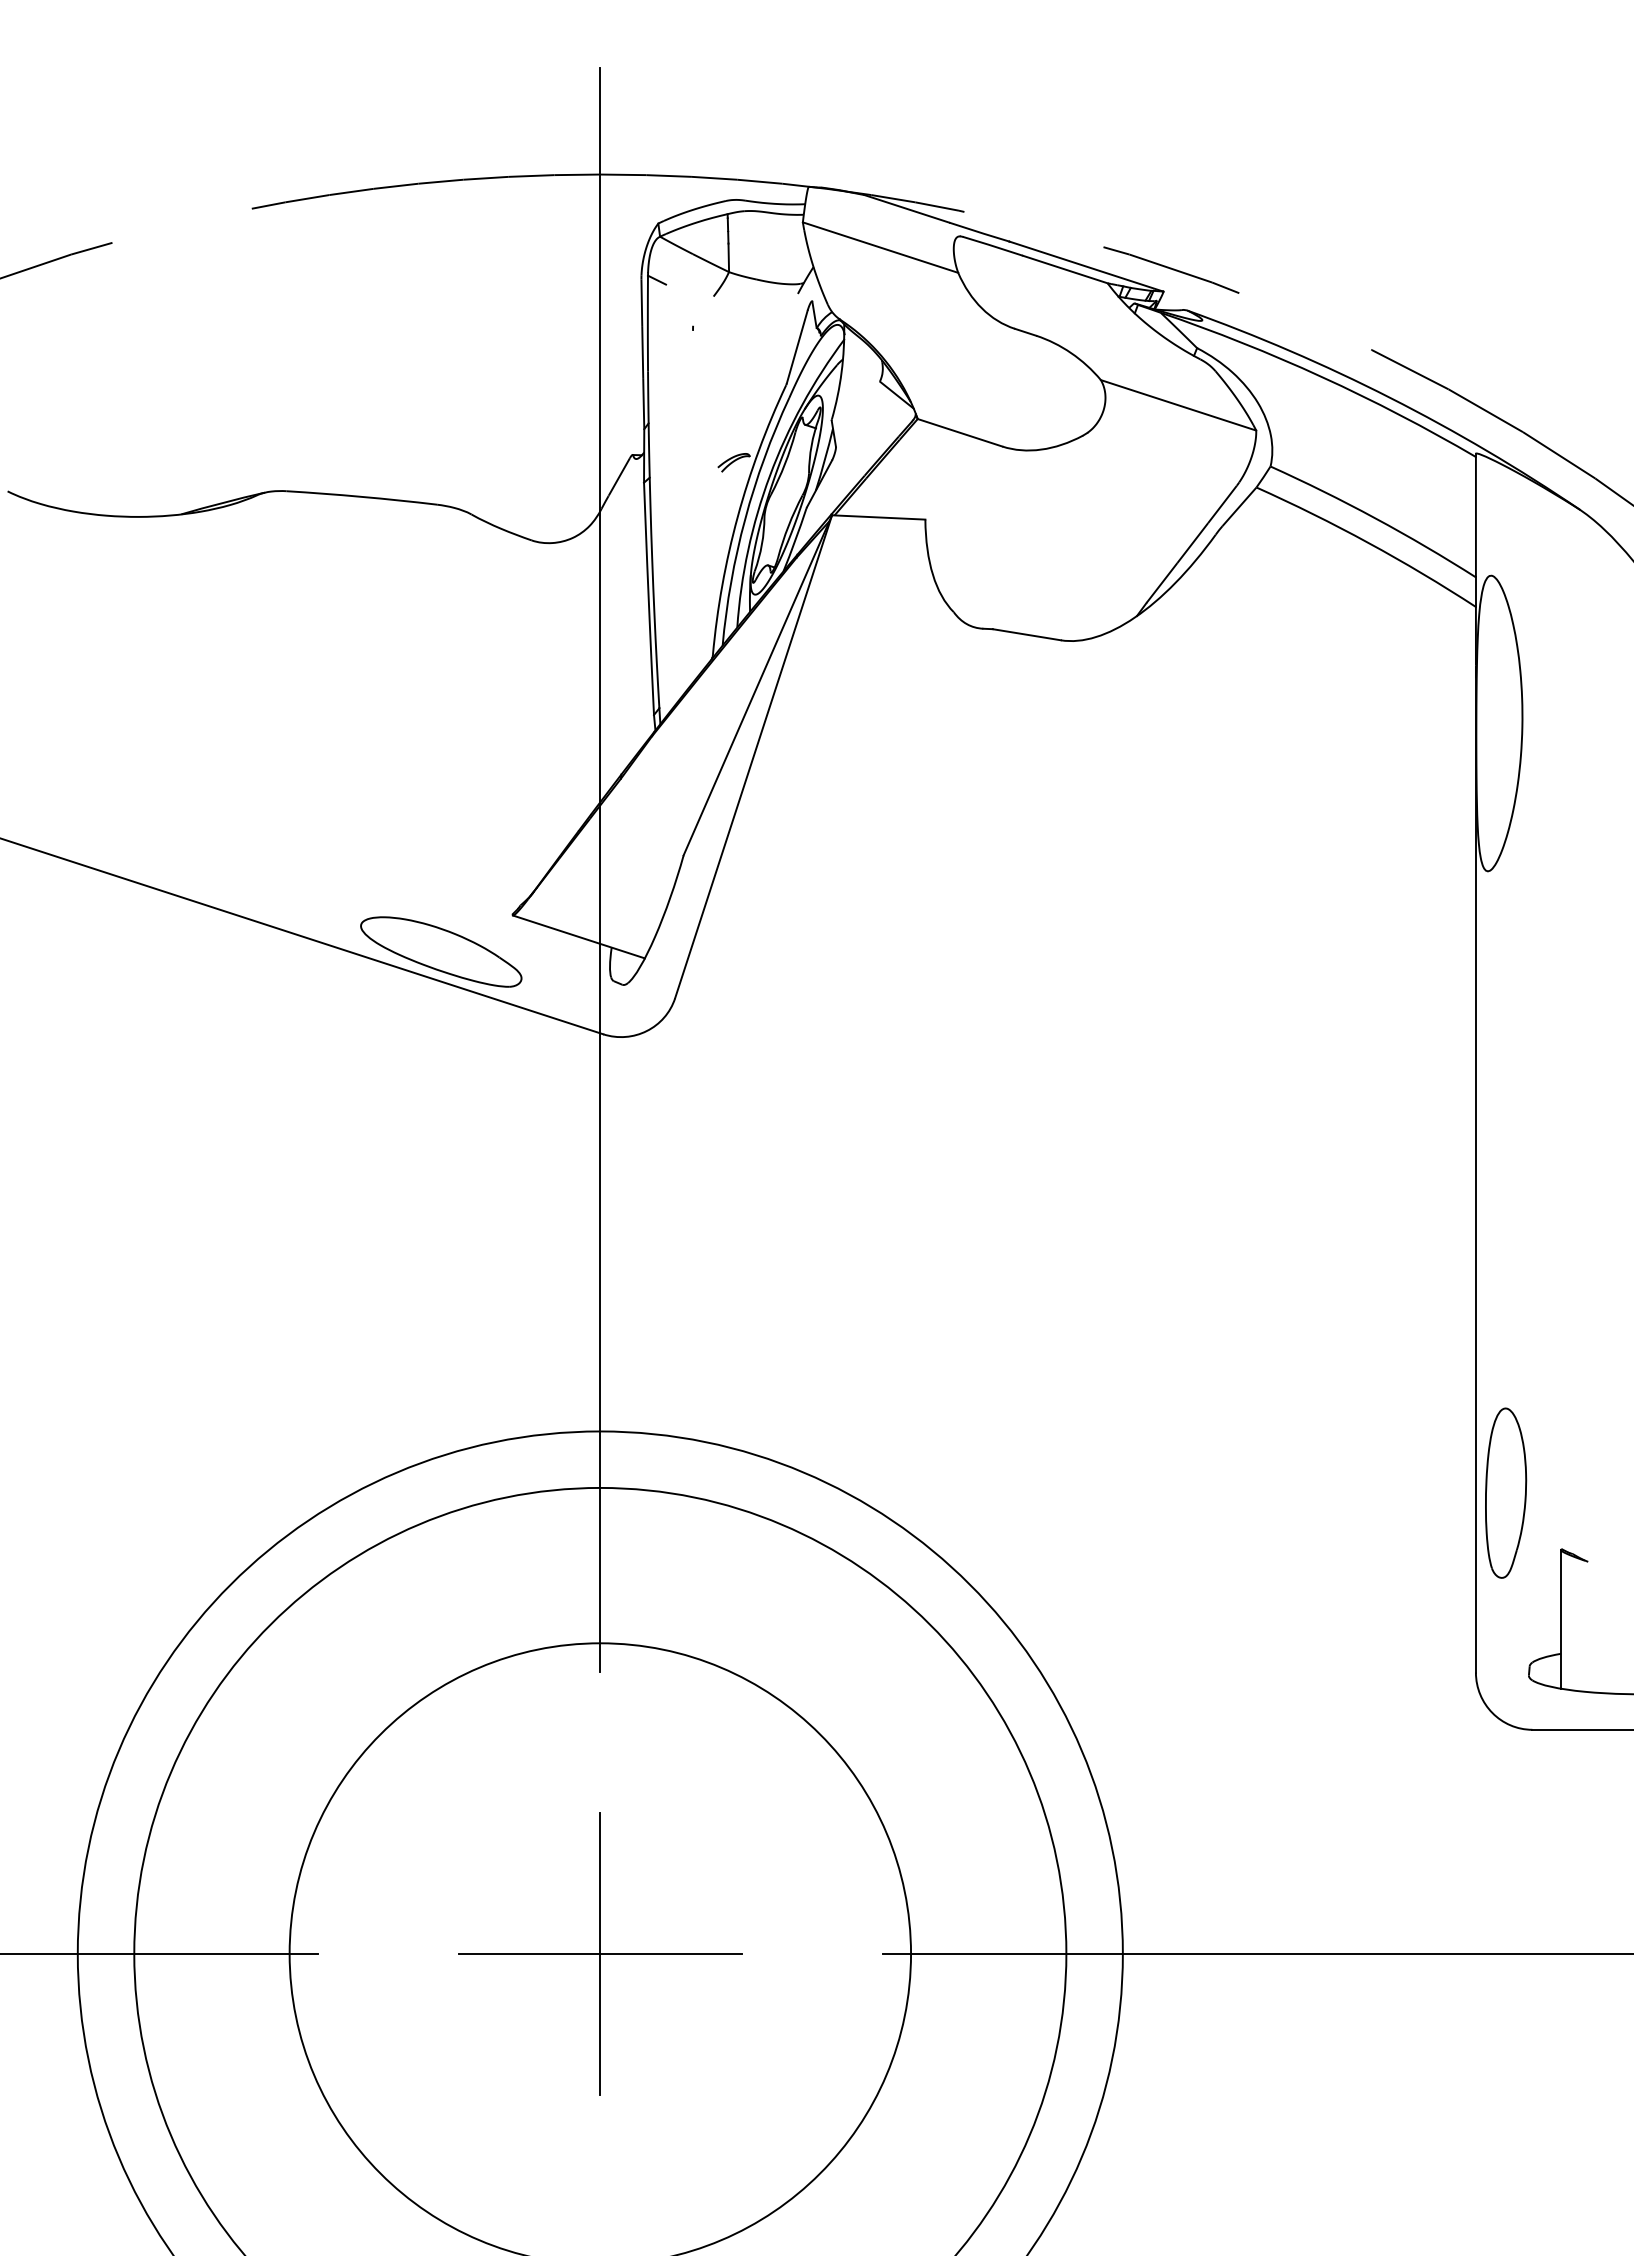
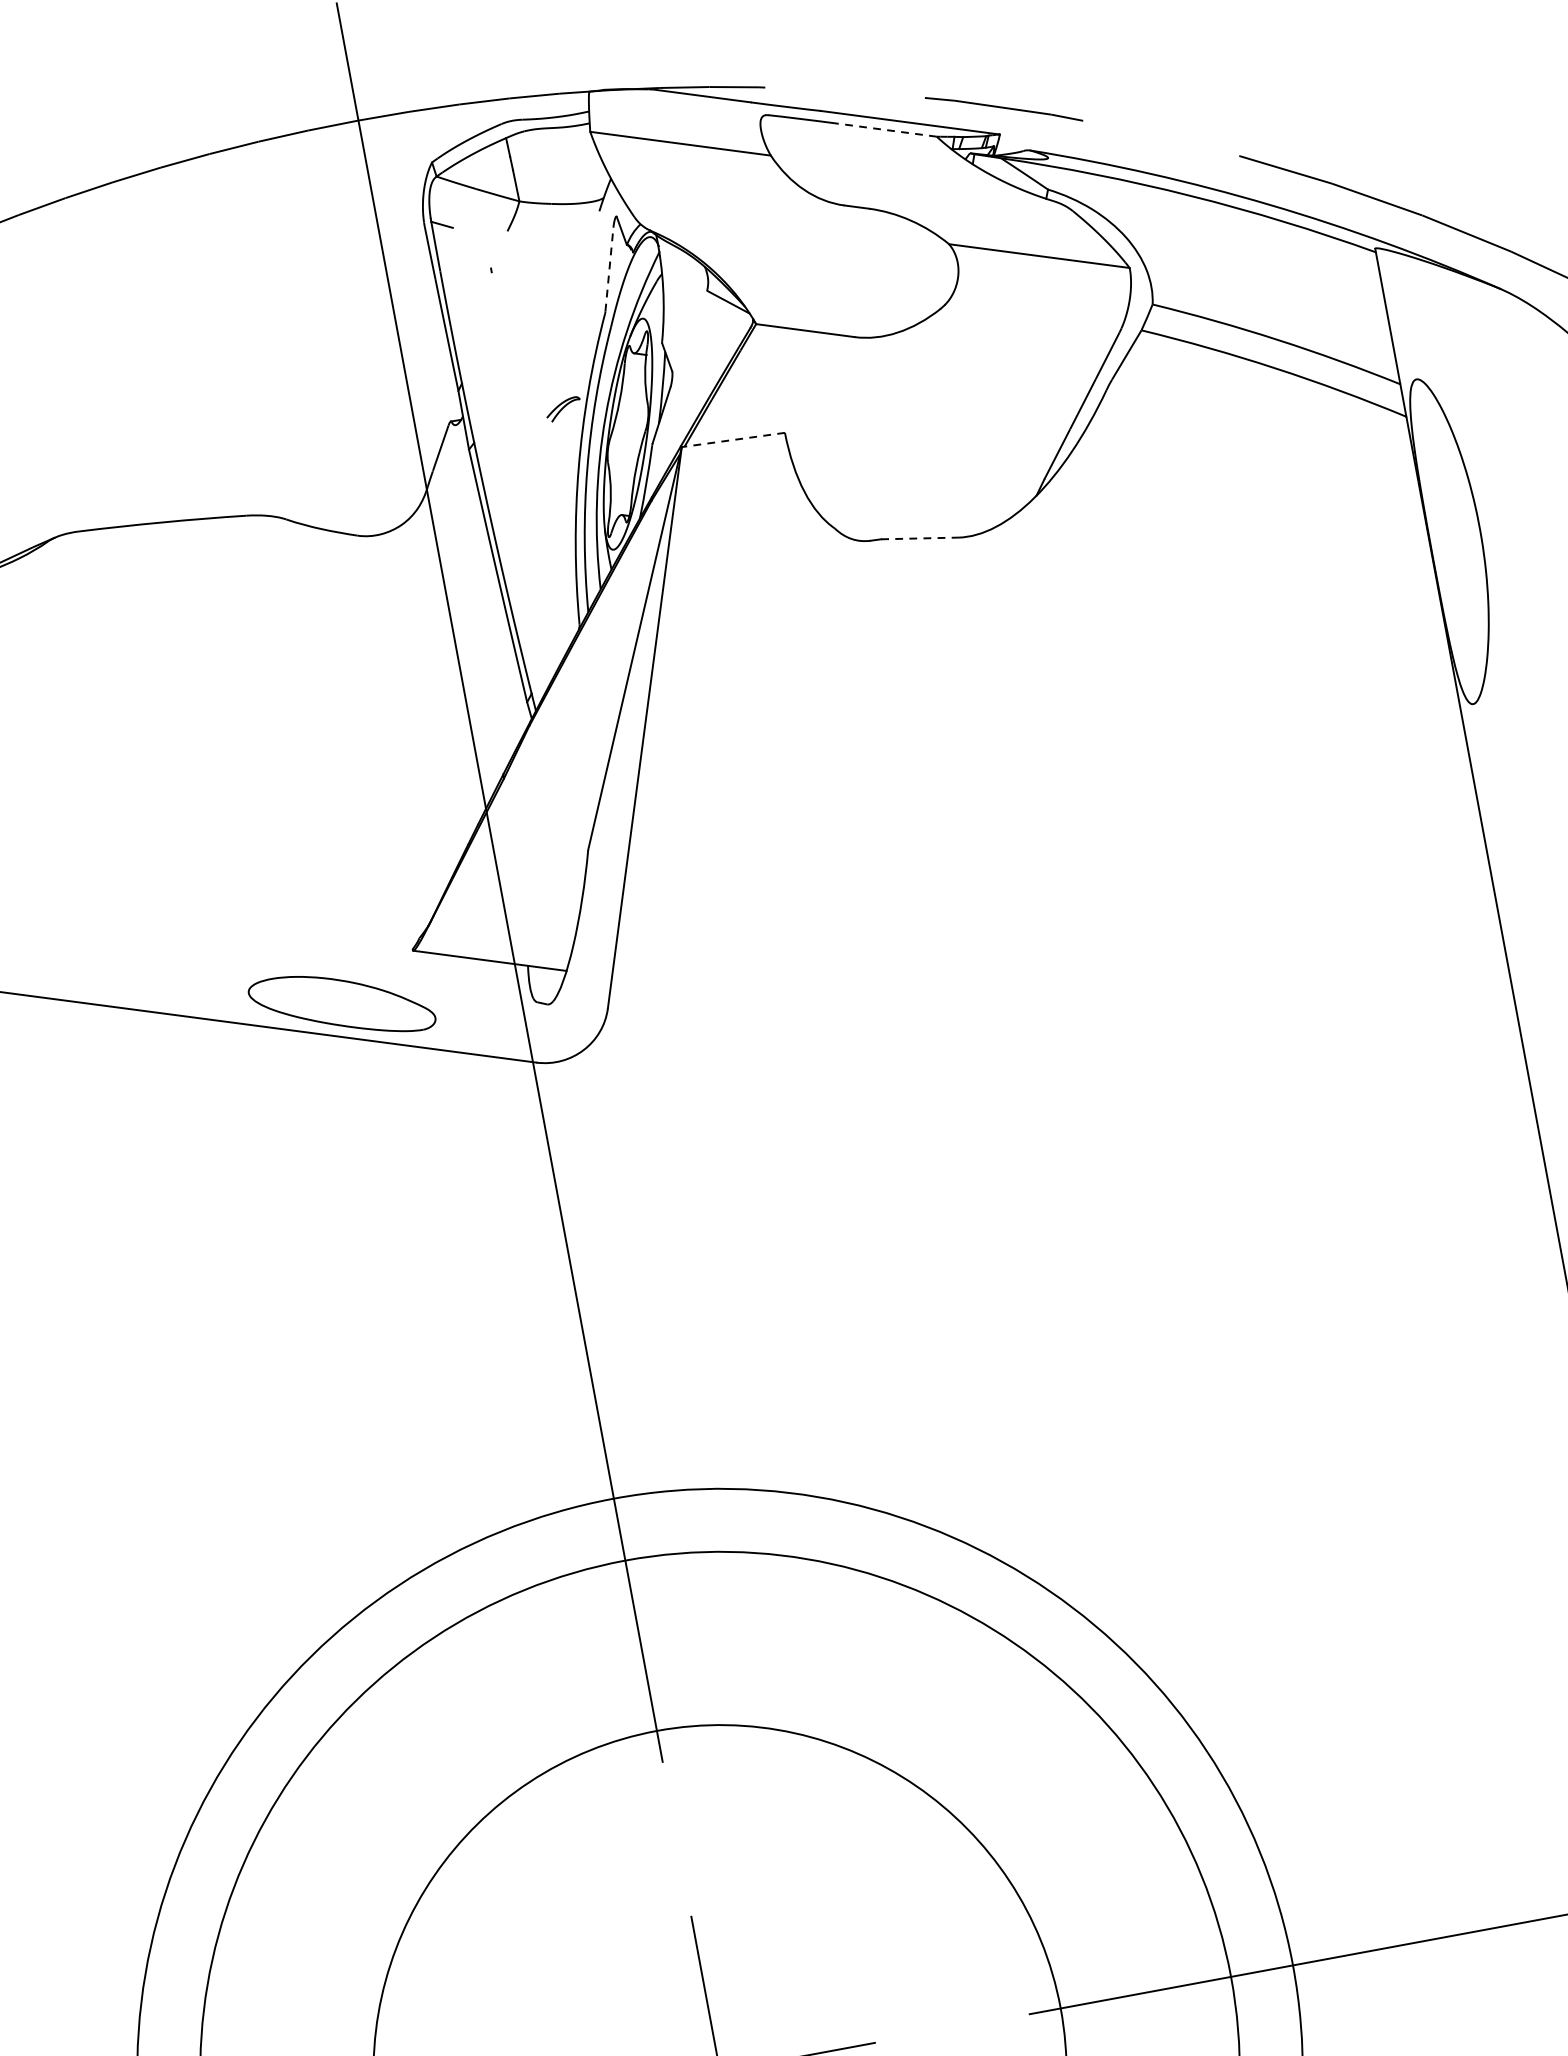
line: (1065, 269) -> (887, 130), solid -> dashed
line: (797, 346) -> (609, 269), solid -> dashed
line: (878, 517) -> (733, 440), solid -> dashed
line: (1027, 634) -> (920, 538), solid -> dashed

